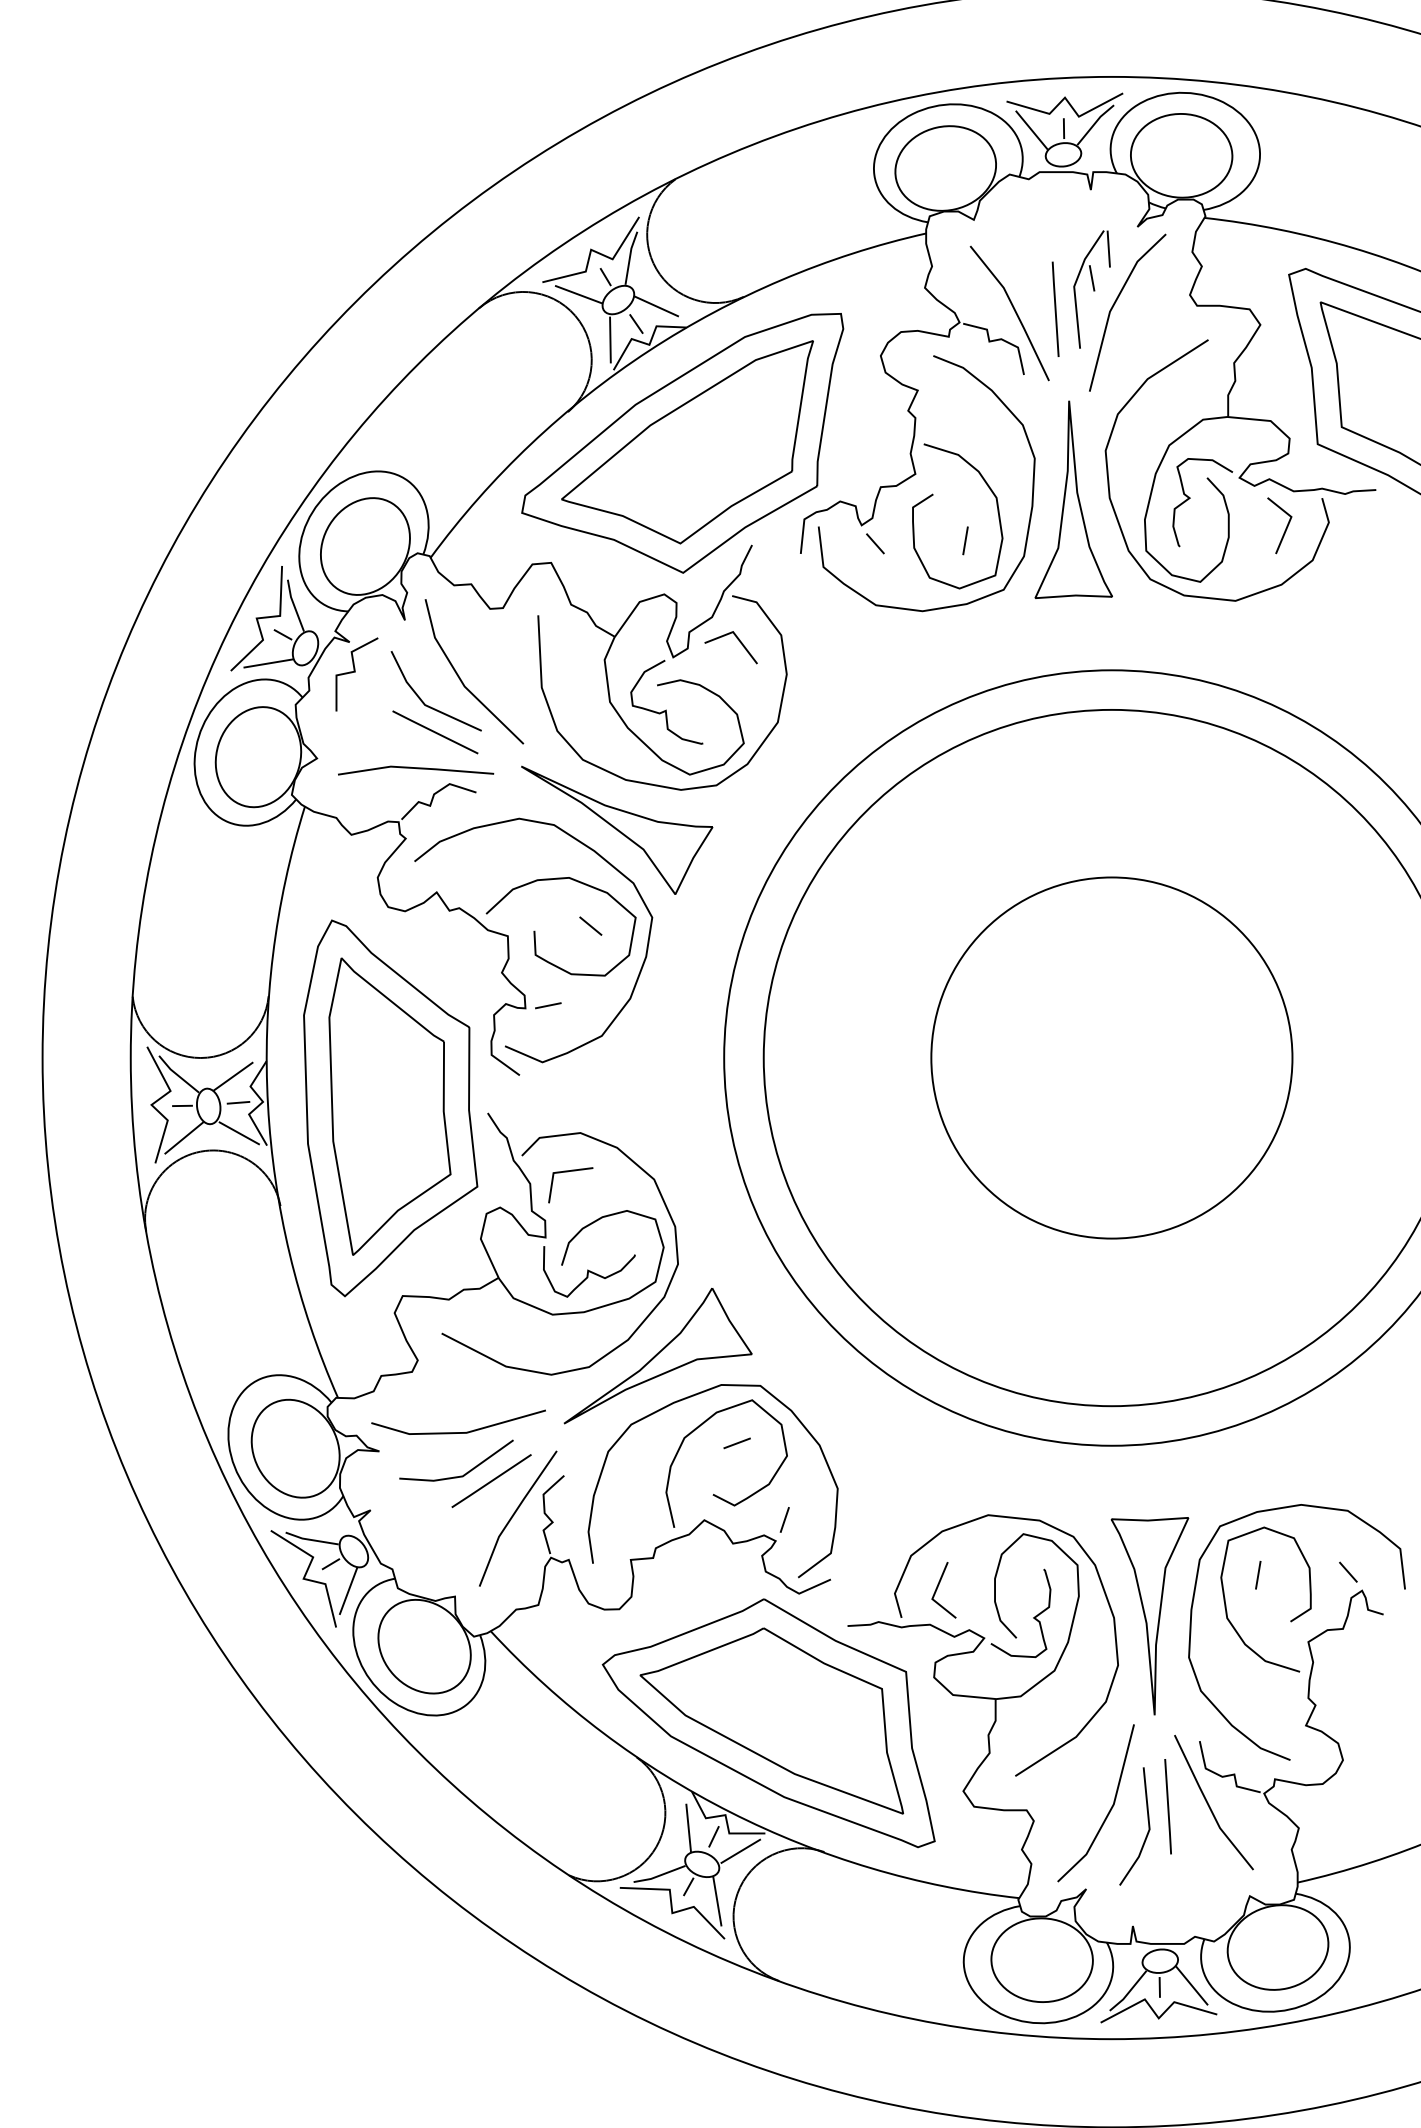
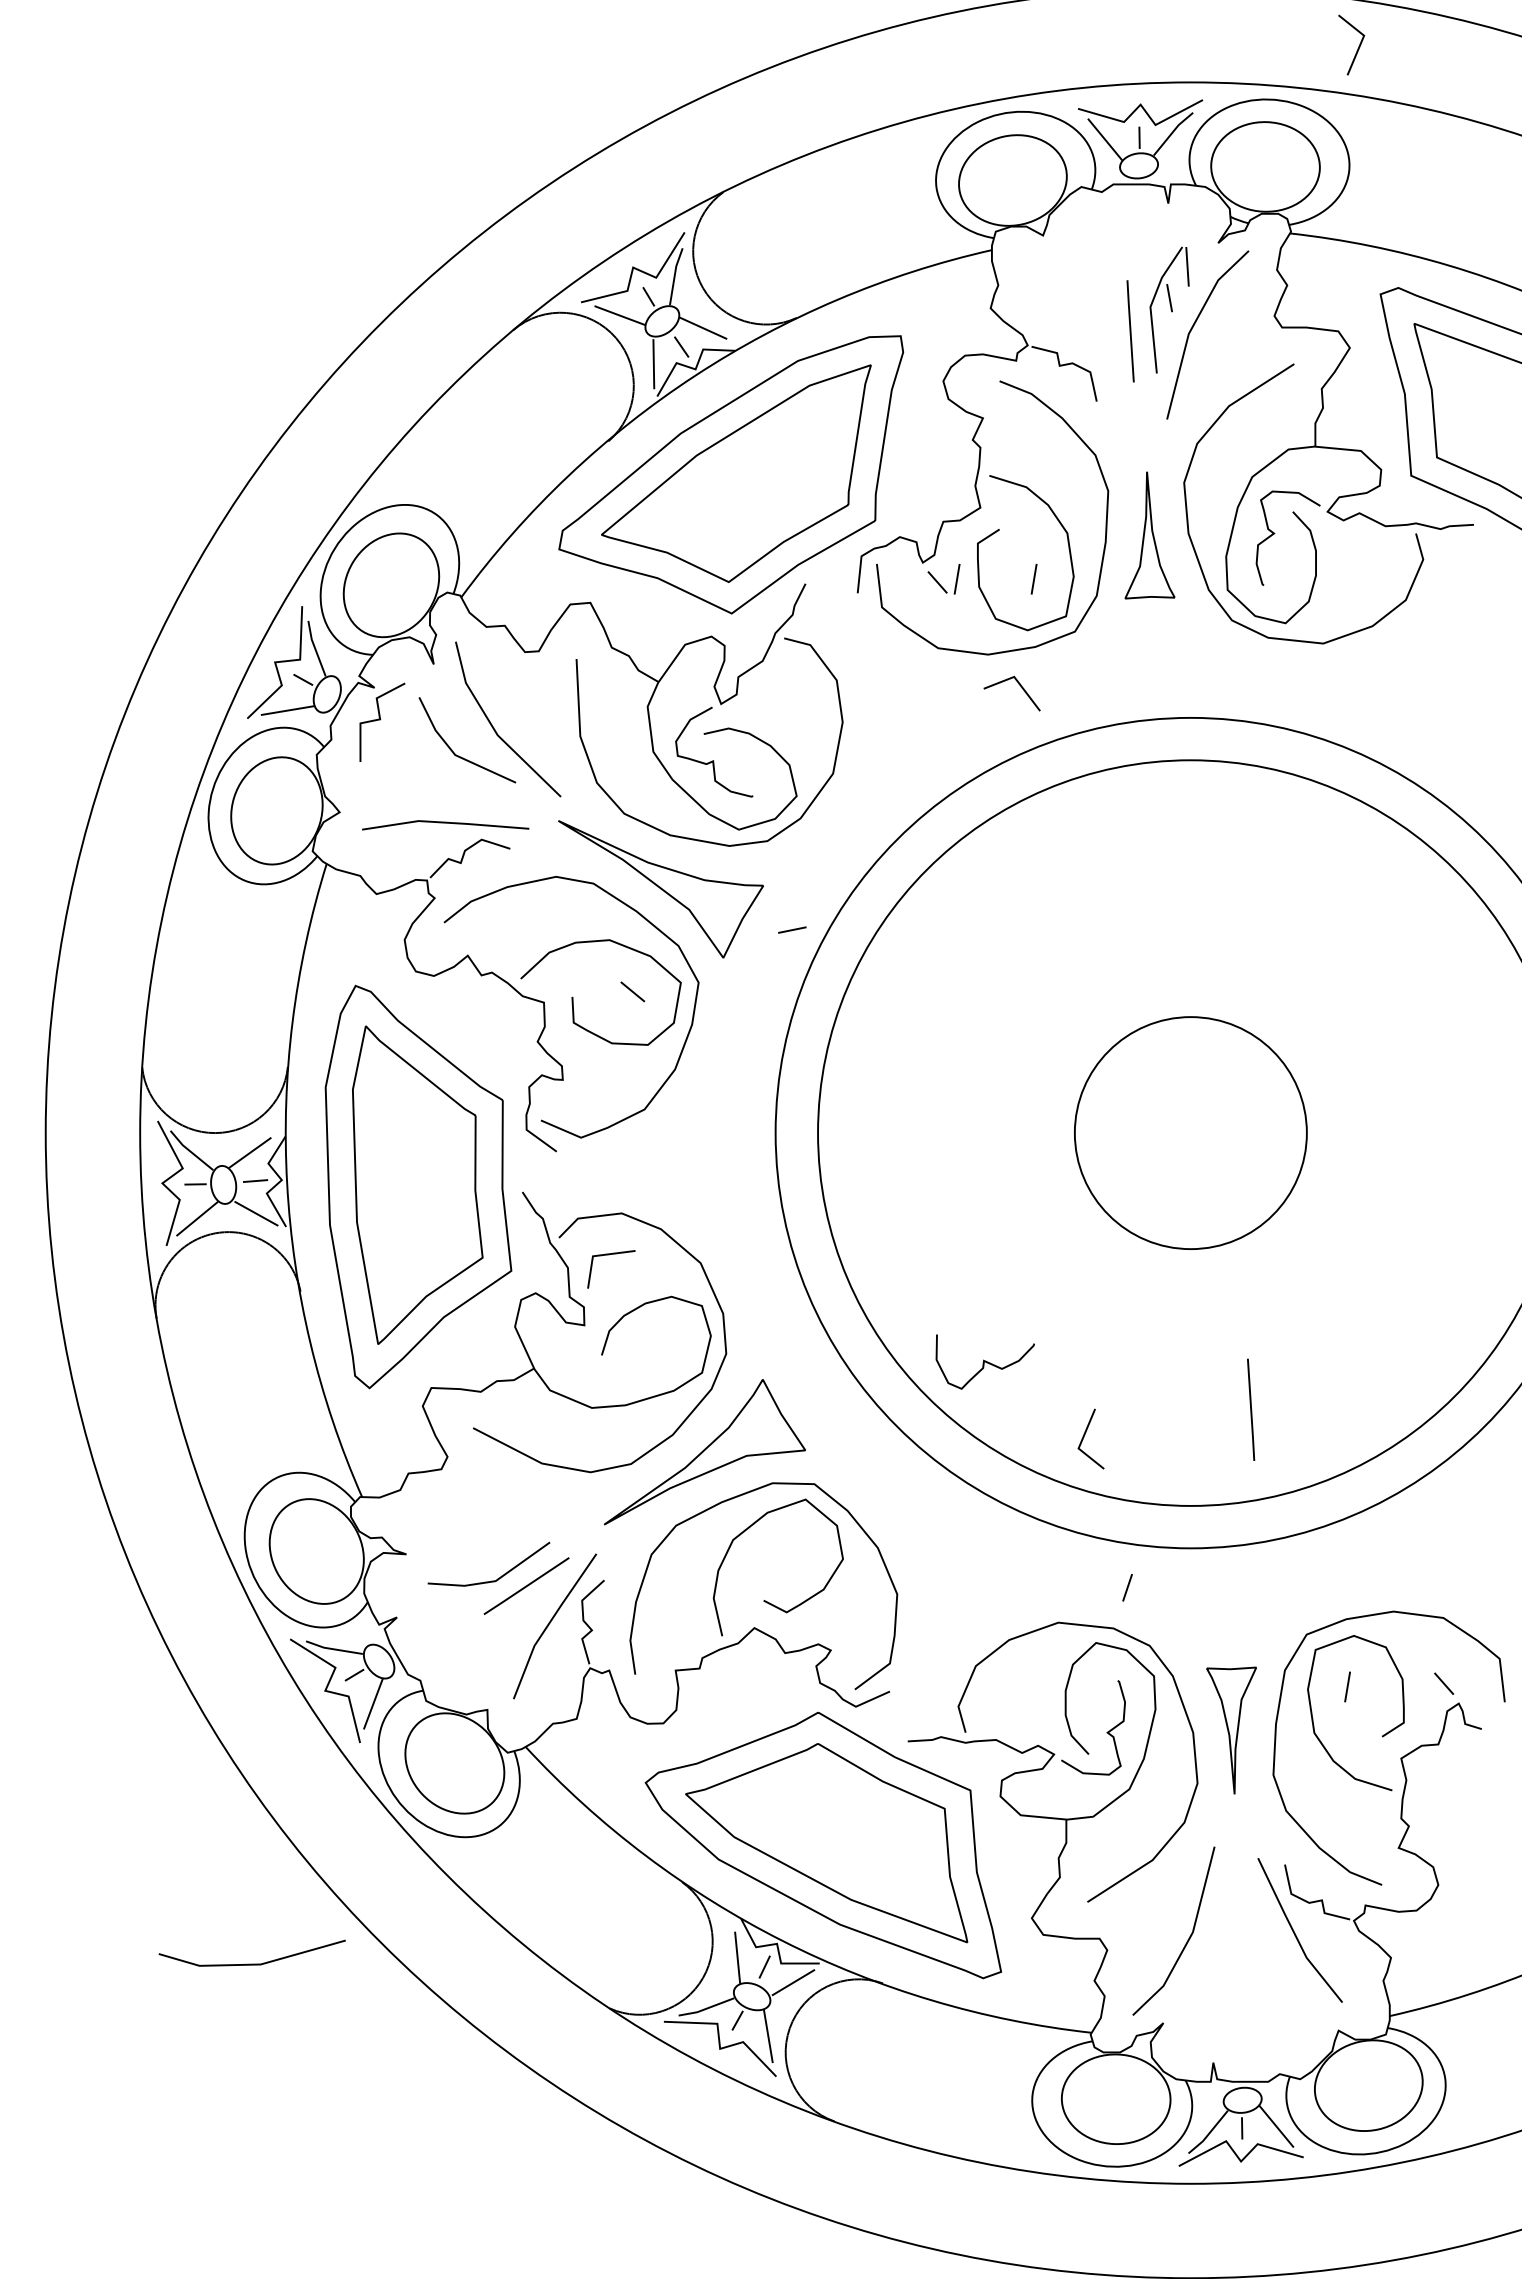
line: (1014, 311) -> (1086, 333), removed
part: (1073, 499) -> (1149, 535), size x0.6
line: (1285, 528) -> (1357, 48), moved
line: (893, 541) -> (956, 579), added
line: (739, 642) -> (1021, 688), moved
line: (435, 732) -> (466, 784), removed
line: (548, 1005) -> (792, 929), moved
circle: (1111, 1057) -> (1190, 1132), size x0.6
curve: (588, 1271) -> (984, 1361), moved
line: (457, 1431) -> (251, 1963), moved
line: (737, 1443) -> (789, 1545), removed
line: (784, 1519) -> (1127, 1587), moved
line: (938, 1586) -> (1085, 1435), moved
part: (1149, 1615) -> (1231, 1730), size x0.6
line: (1168, 1806) -> (1251, 1409), moved
line: (1147, 1825) -> (1229, 1954), removed

